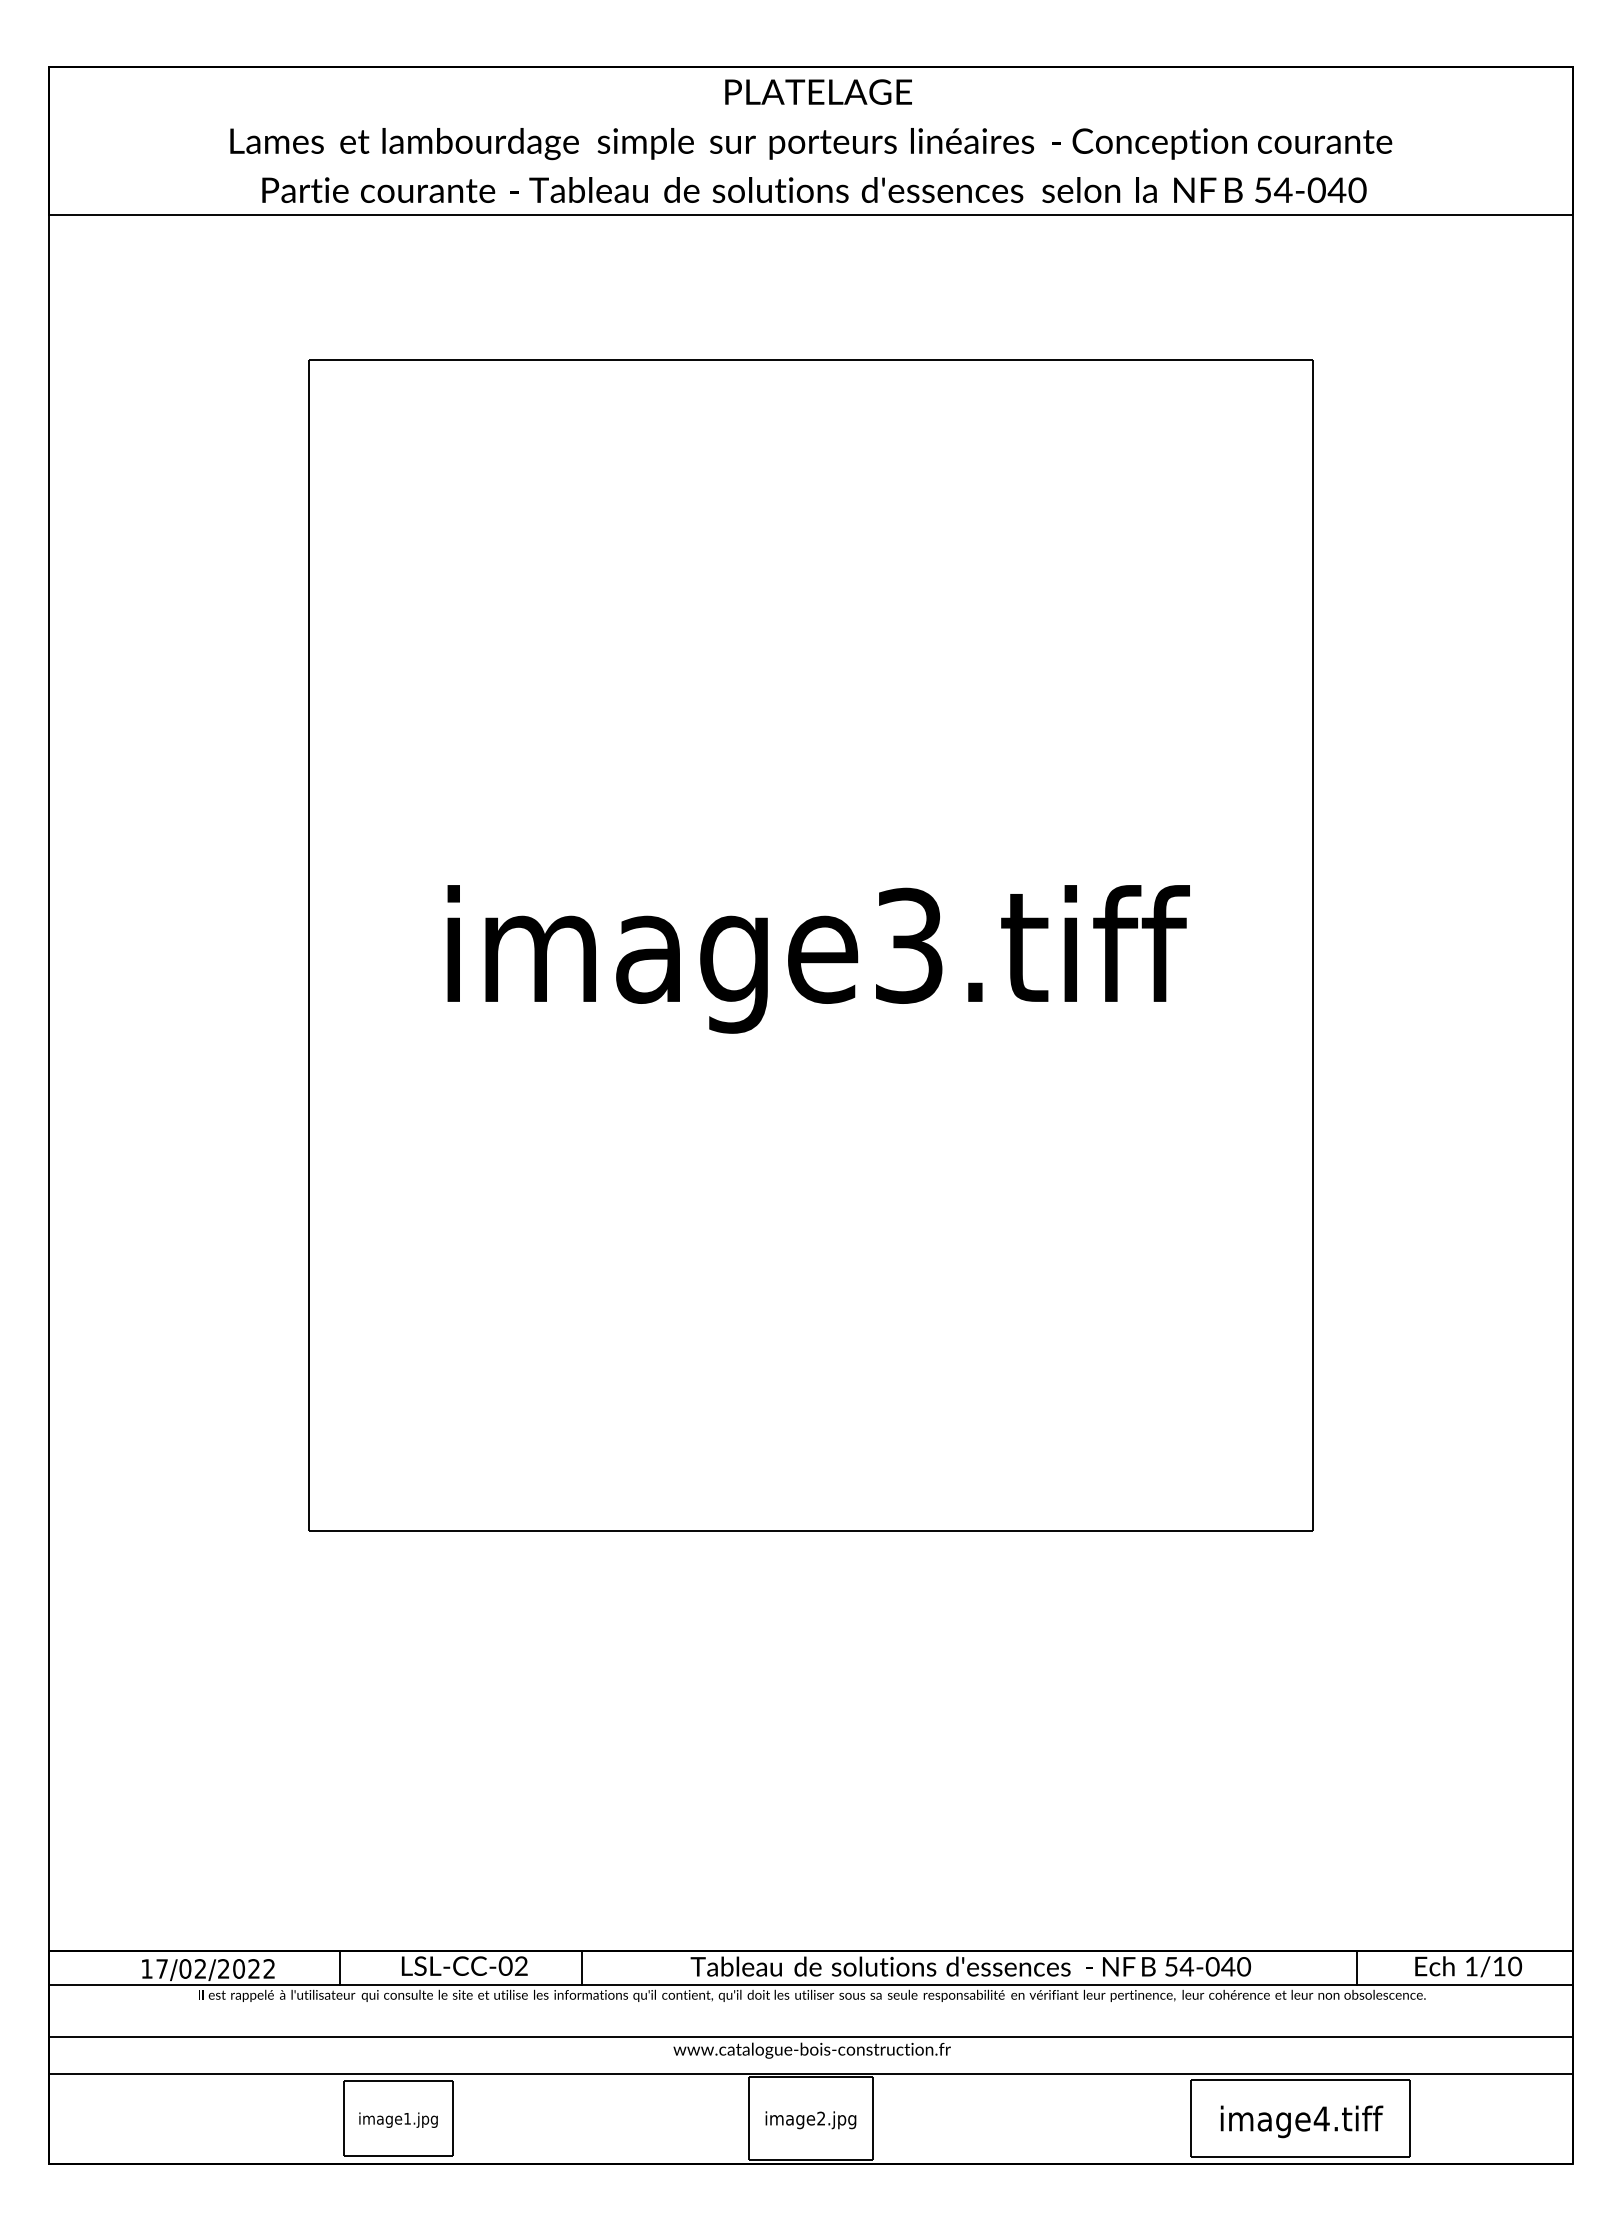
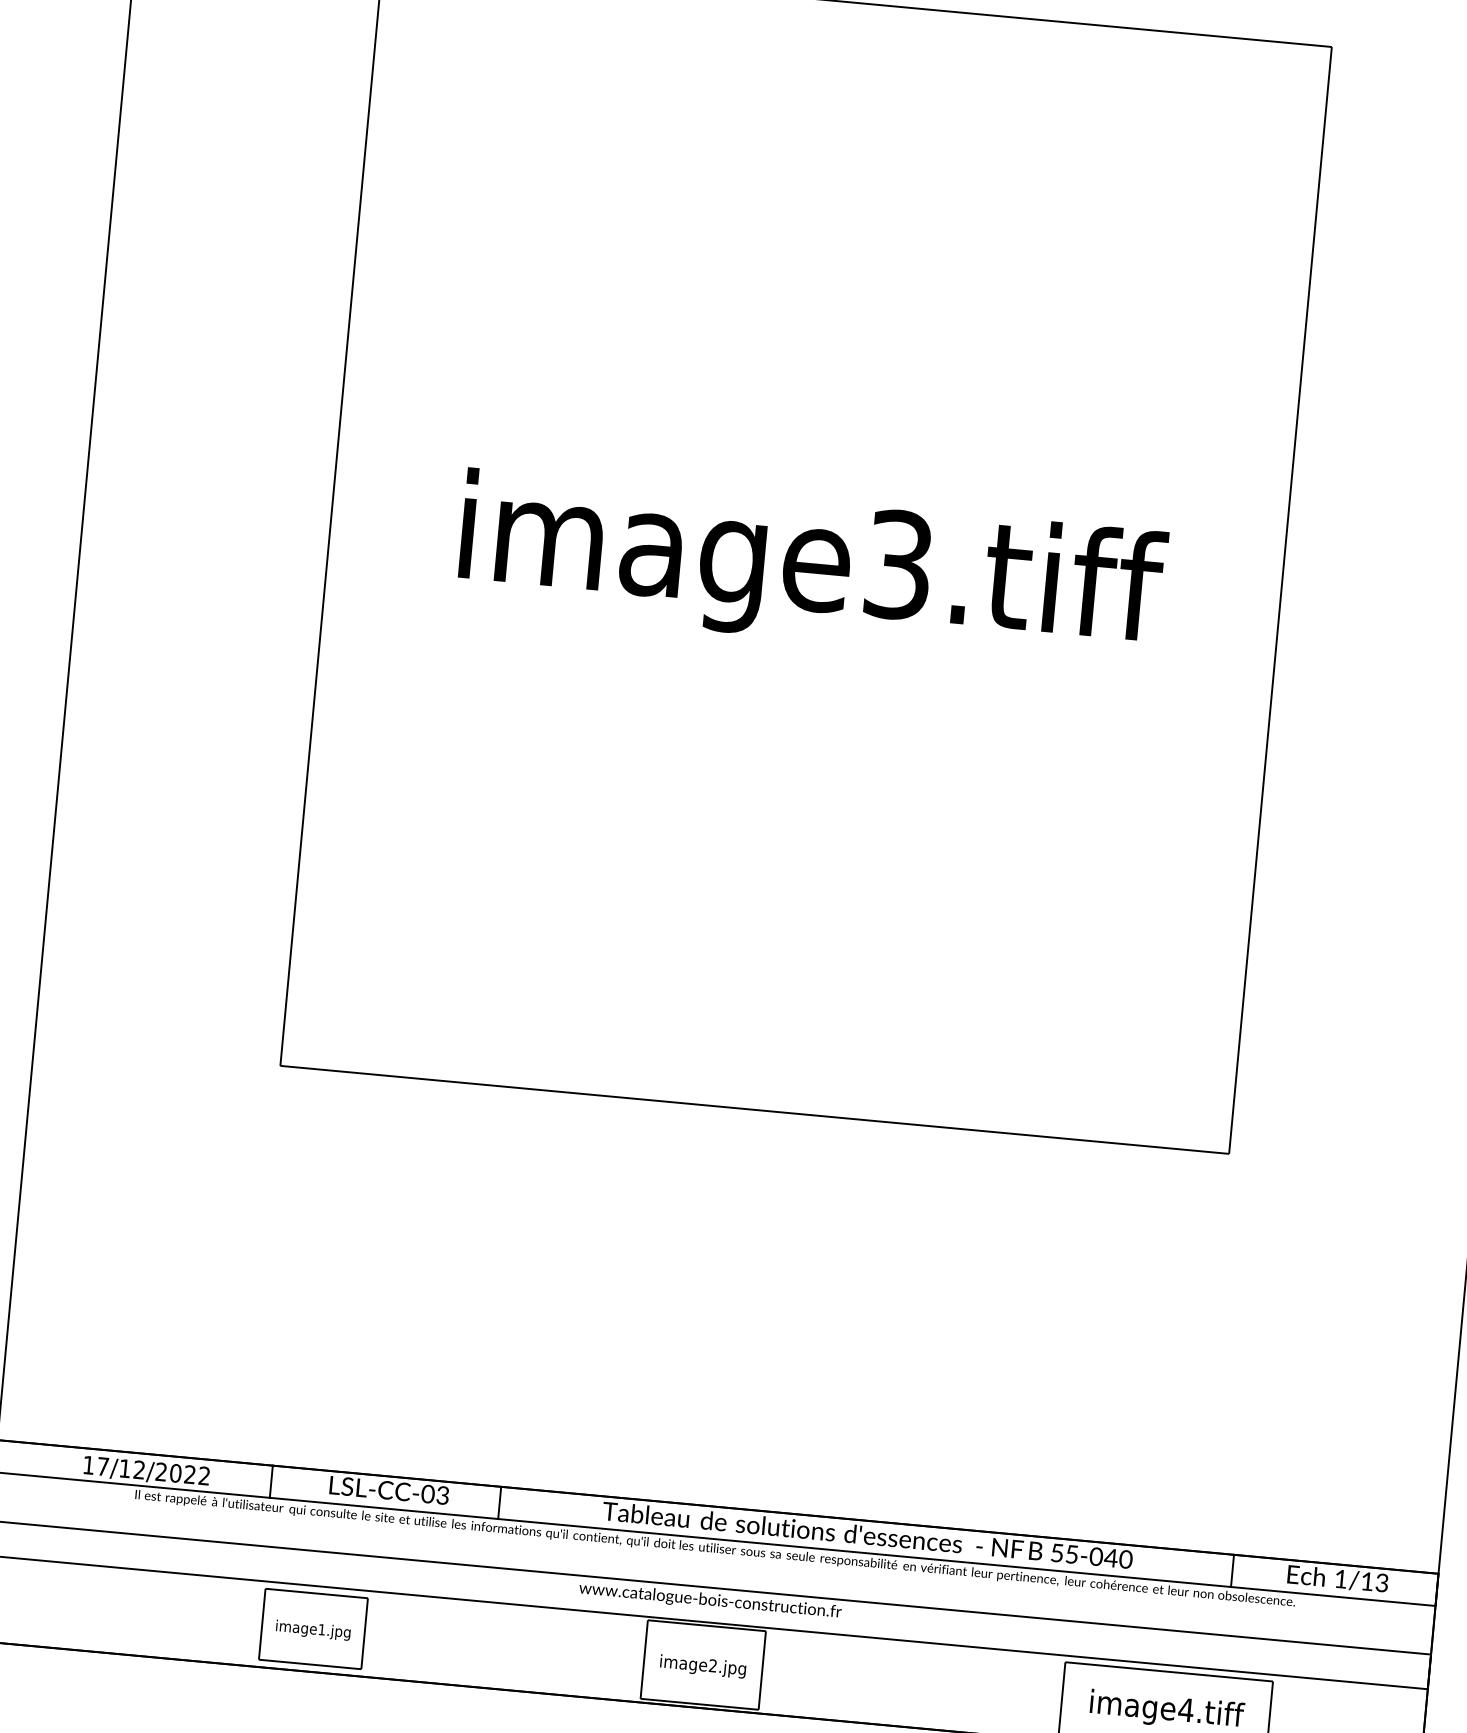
text: (1186, 1966) -> (1071, 1554), 54-040 -> 55-040
text: (1515, 1966) -> (1382, 1582), 1/10 -> 1/13
text: (185, 1968) -> (125, 1468), 17/02/2022 -> 17/12/2022
text: (520, 1968) -> (441, 1497), \c16711848;LSL-CC-02 -> \c16711848;LSL-CC-03

